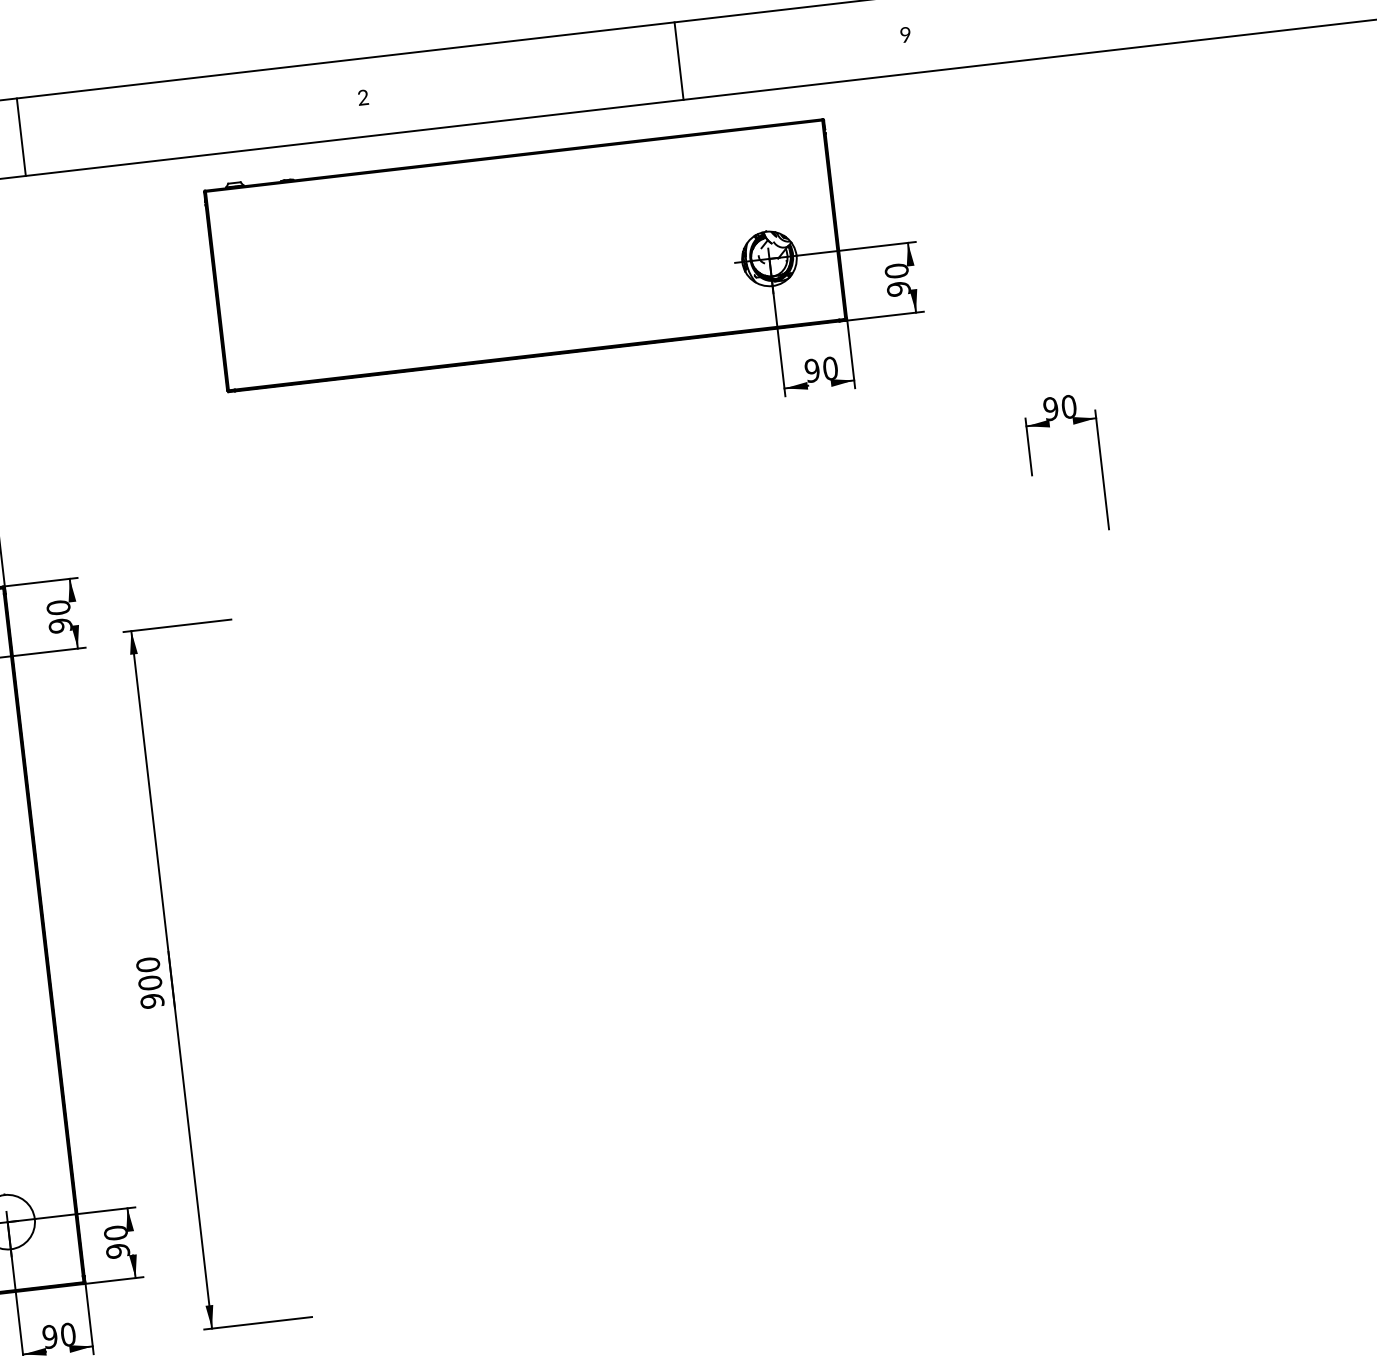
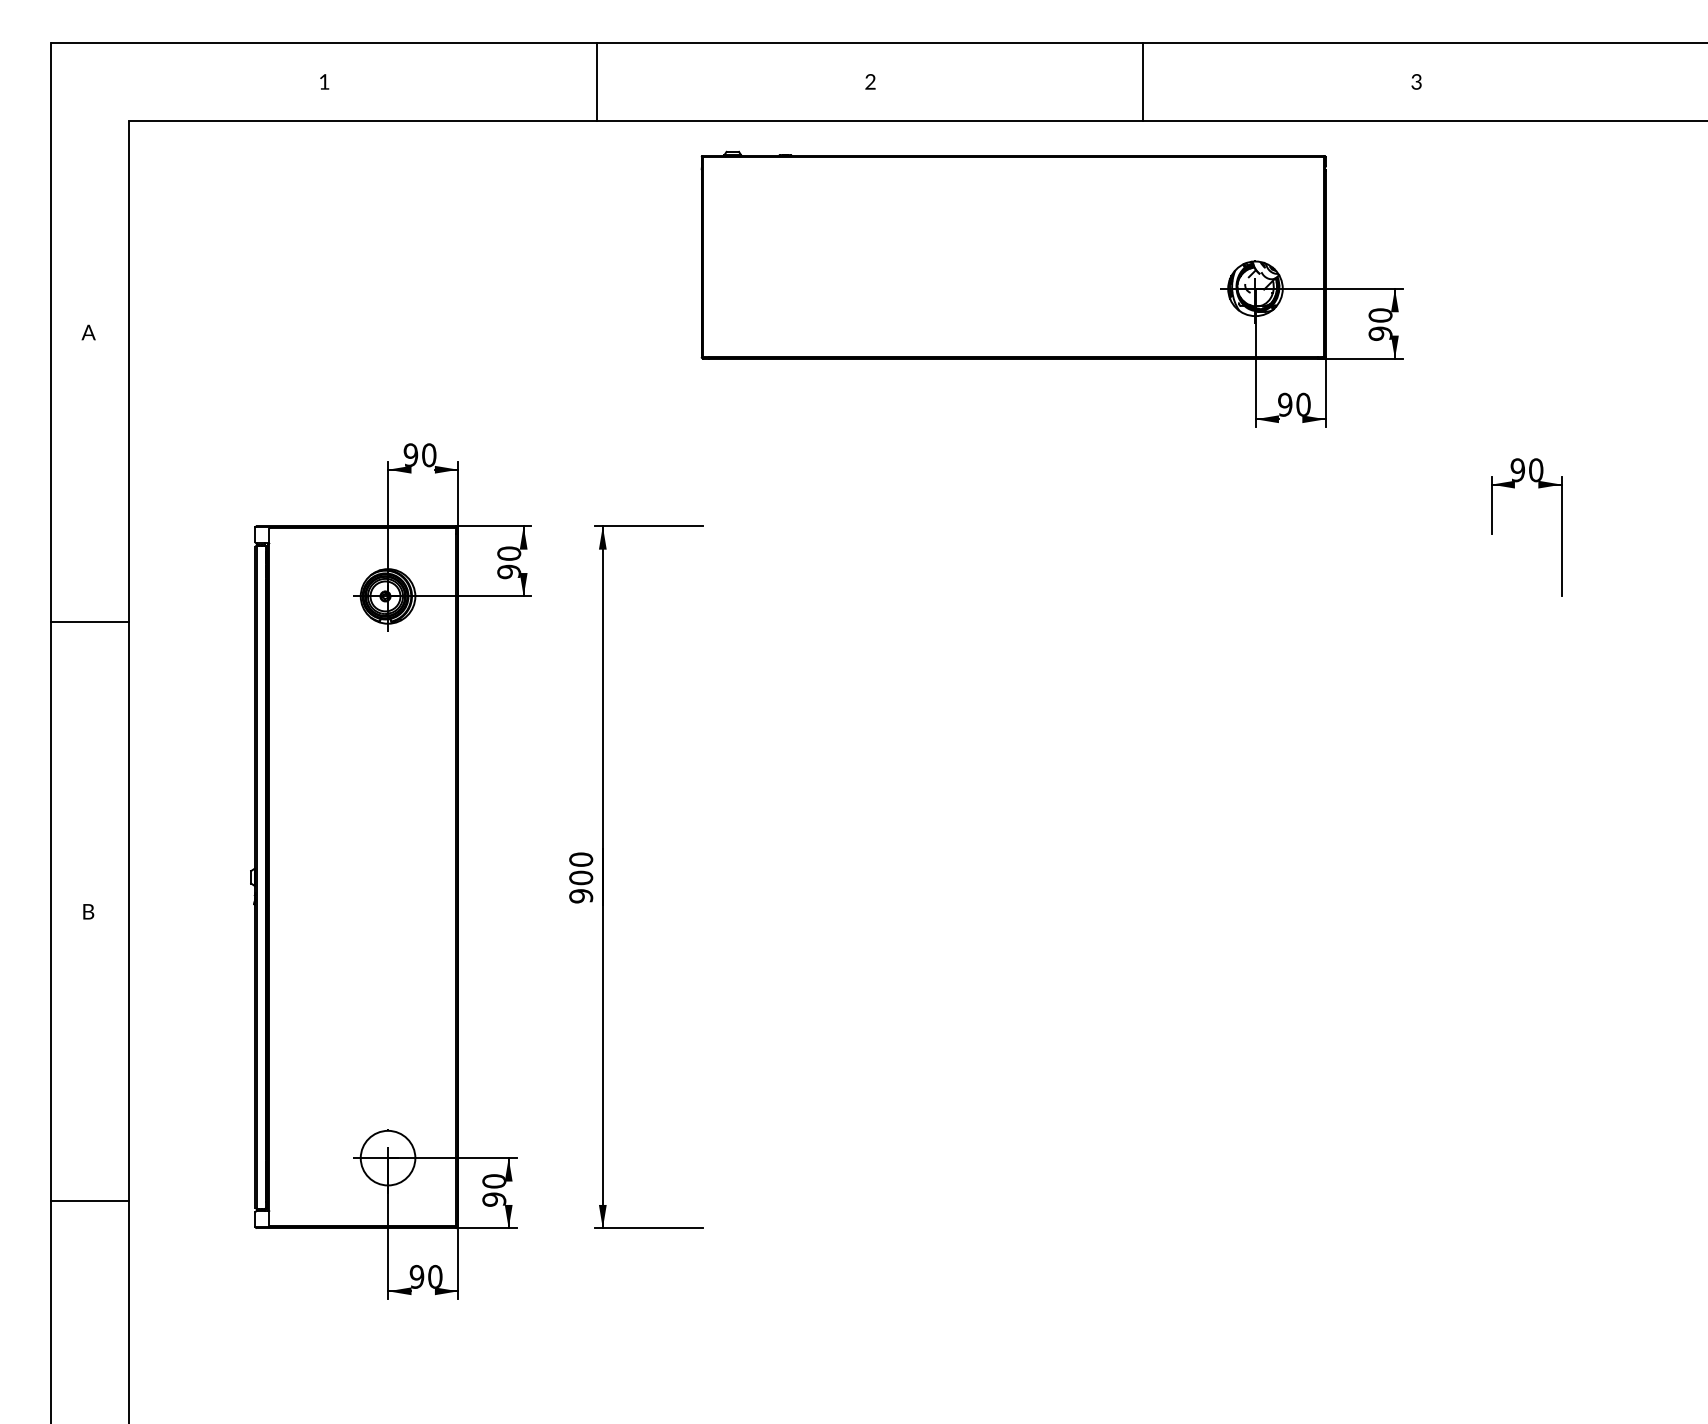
text: (905, 34) -> (1416, 81), 9 -> 3
line: (679, 60) -> (1143, 81), moved
line: (21, 136) -> (597, 81), moved
part: (172, 979) -> (603, 876), moved

